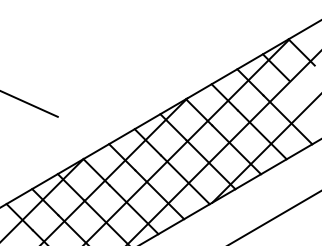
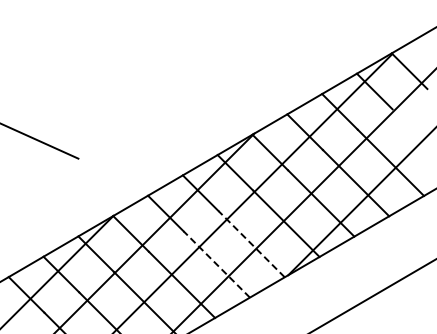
line: (185, 180) -> (251, 244), solid -> dashed
line: (159, 194) -> (216, 264), solid -> dashed

